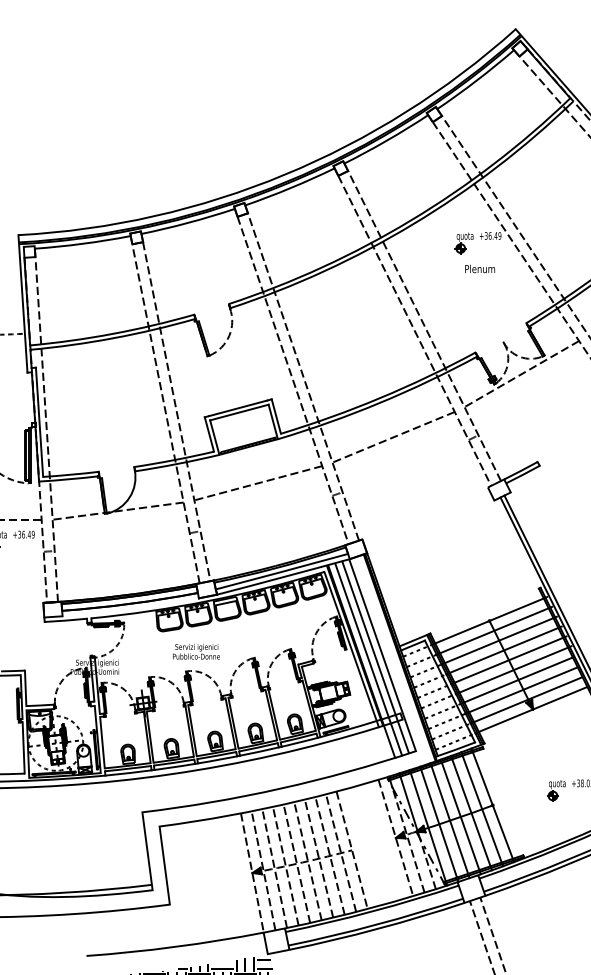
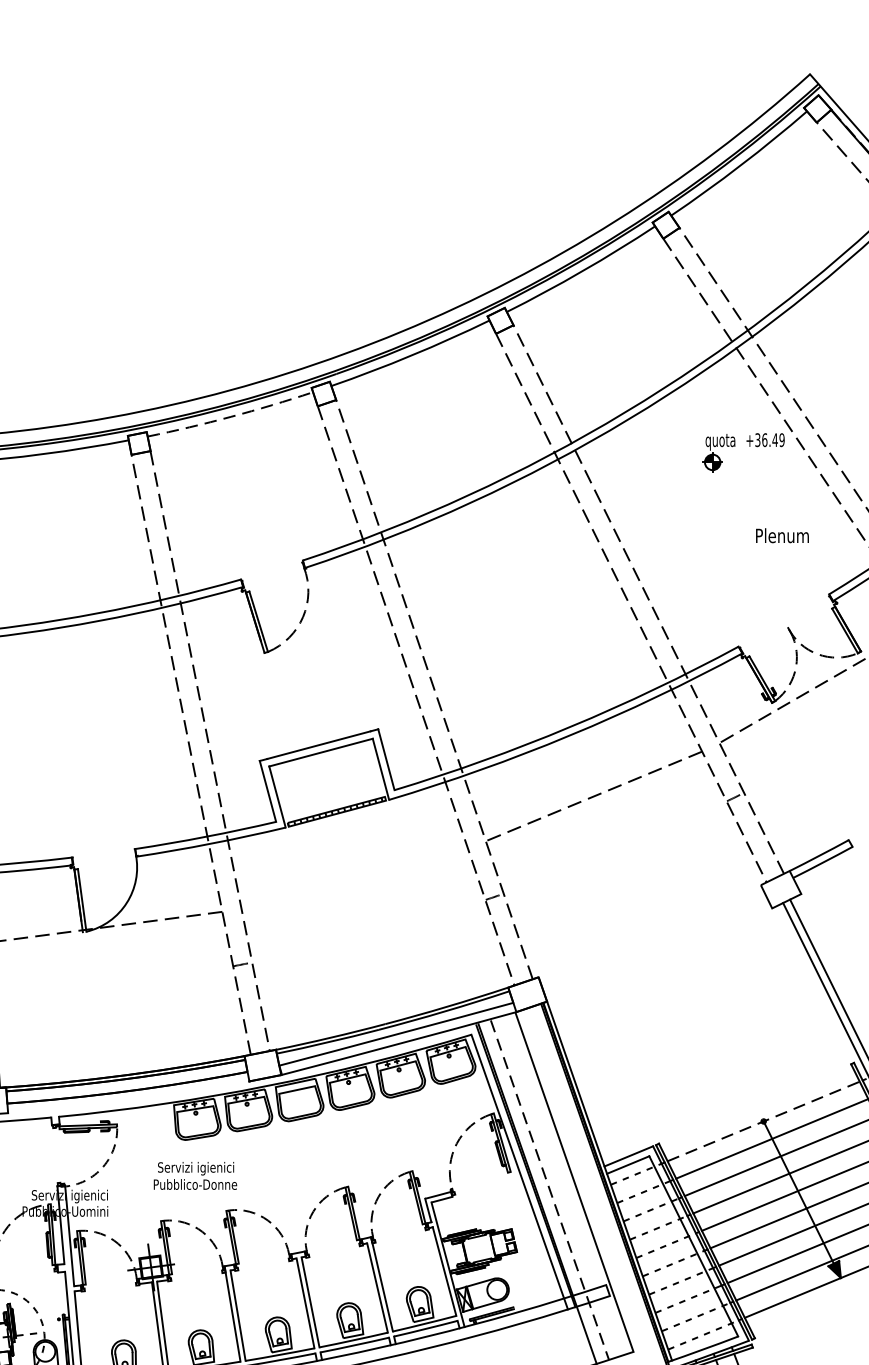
arc: (188, 222) -> (230, 416), solid -> dashed
text: (480, 268) -> (783, 534), moved
line: (258, 483) -> (354, 878), removed
line: (489, 620) -> (763, 1120), solid -> dashed
text: (196, 651) -> (195, 1175), moved
line: (375, 657) -> (561, 1186), removed
line: (368, 660) -> (549, 1191), solid -> dashed

